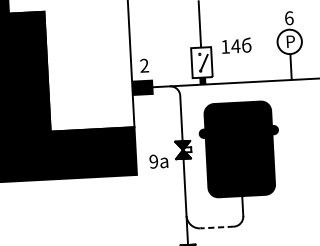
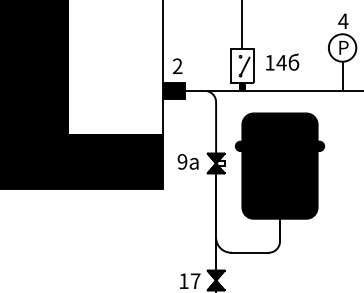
text: (289, 18) -> (343, 21), 6 -> 4
text: (236, 45) -> (282, 61), moved
text: (158, 161) -> (187, 161), moved
line: (216, 227) -> (249, 252), dashed -> solid

